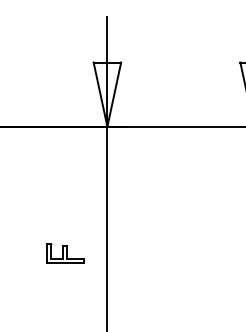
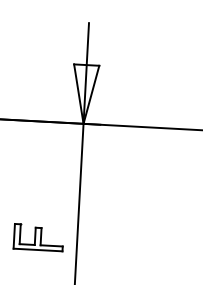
part: (65, 253) -> (38, 237), size x1.43

